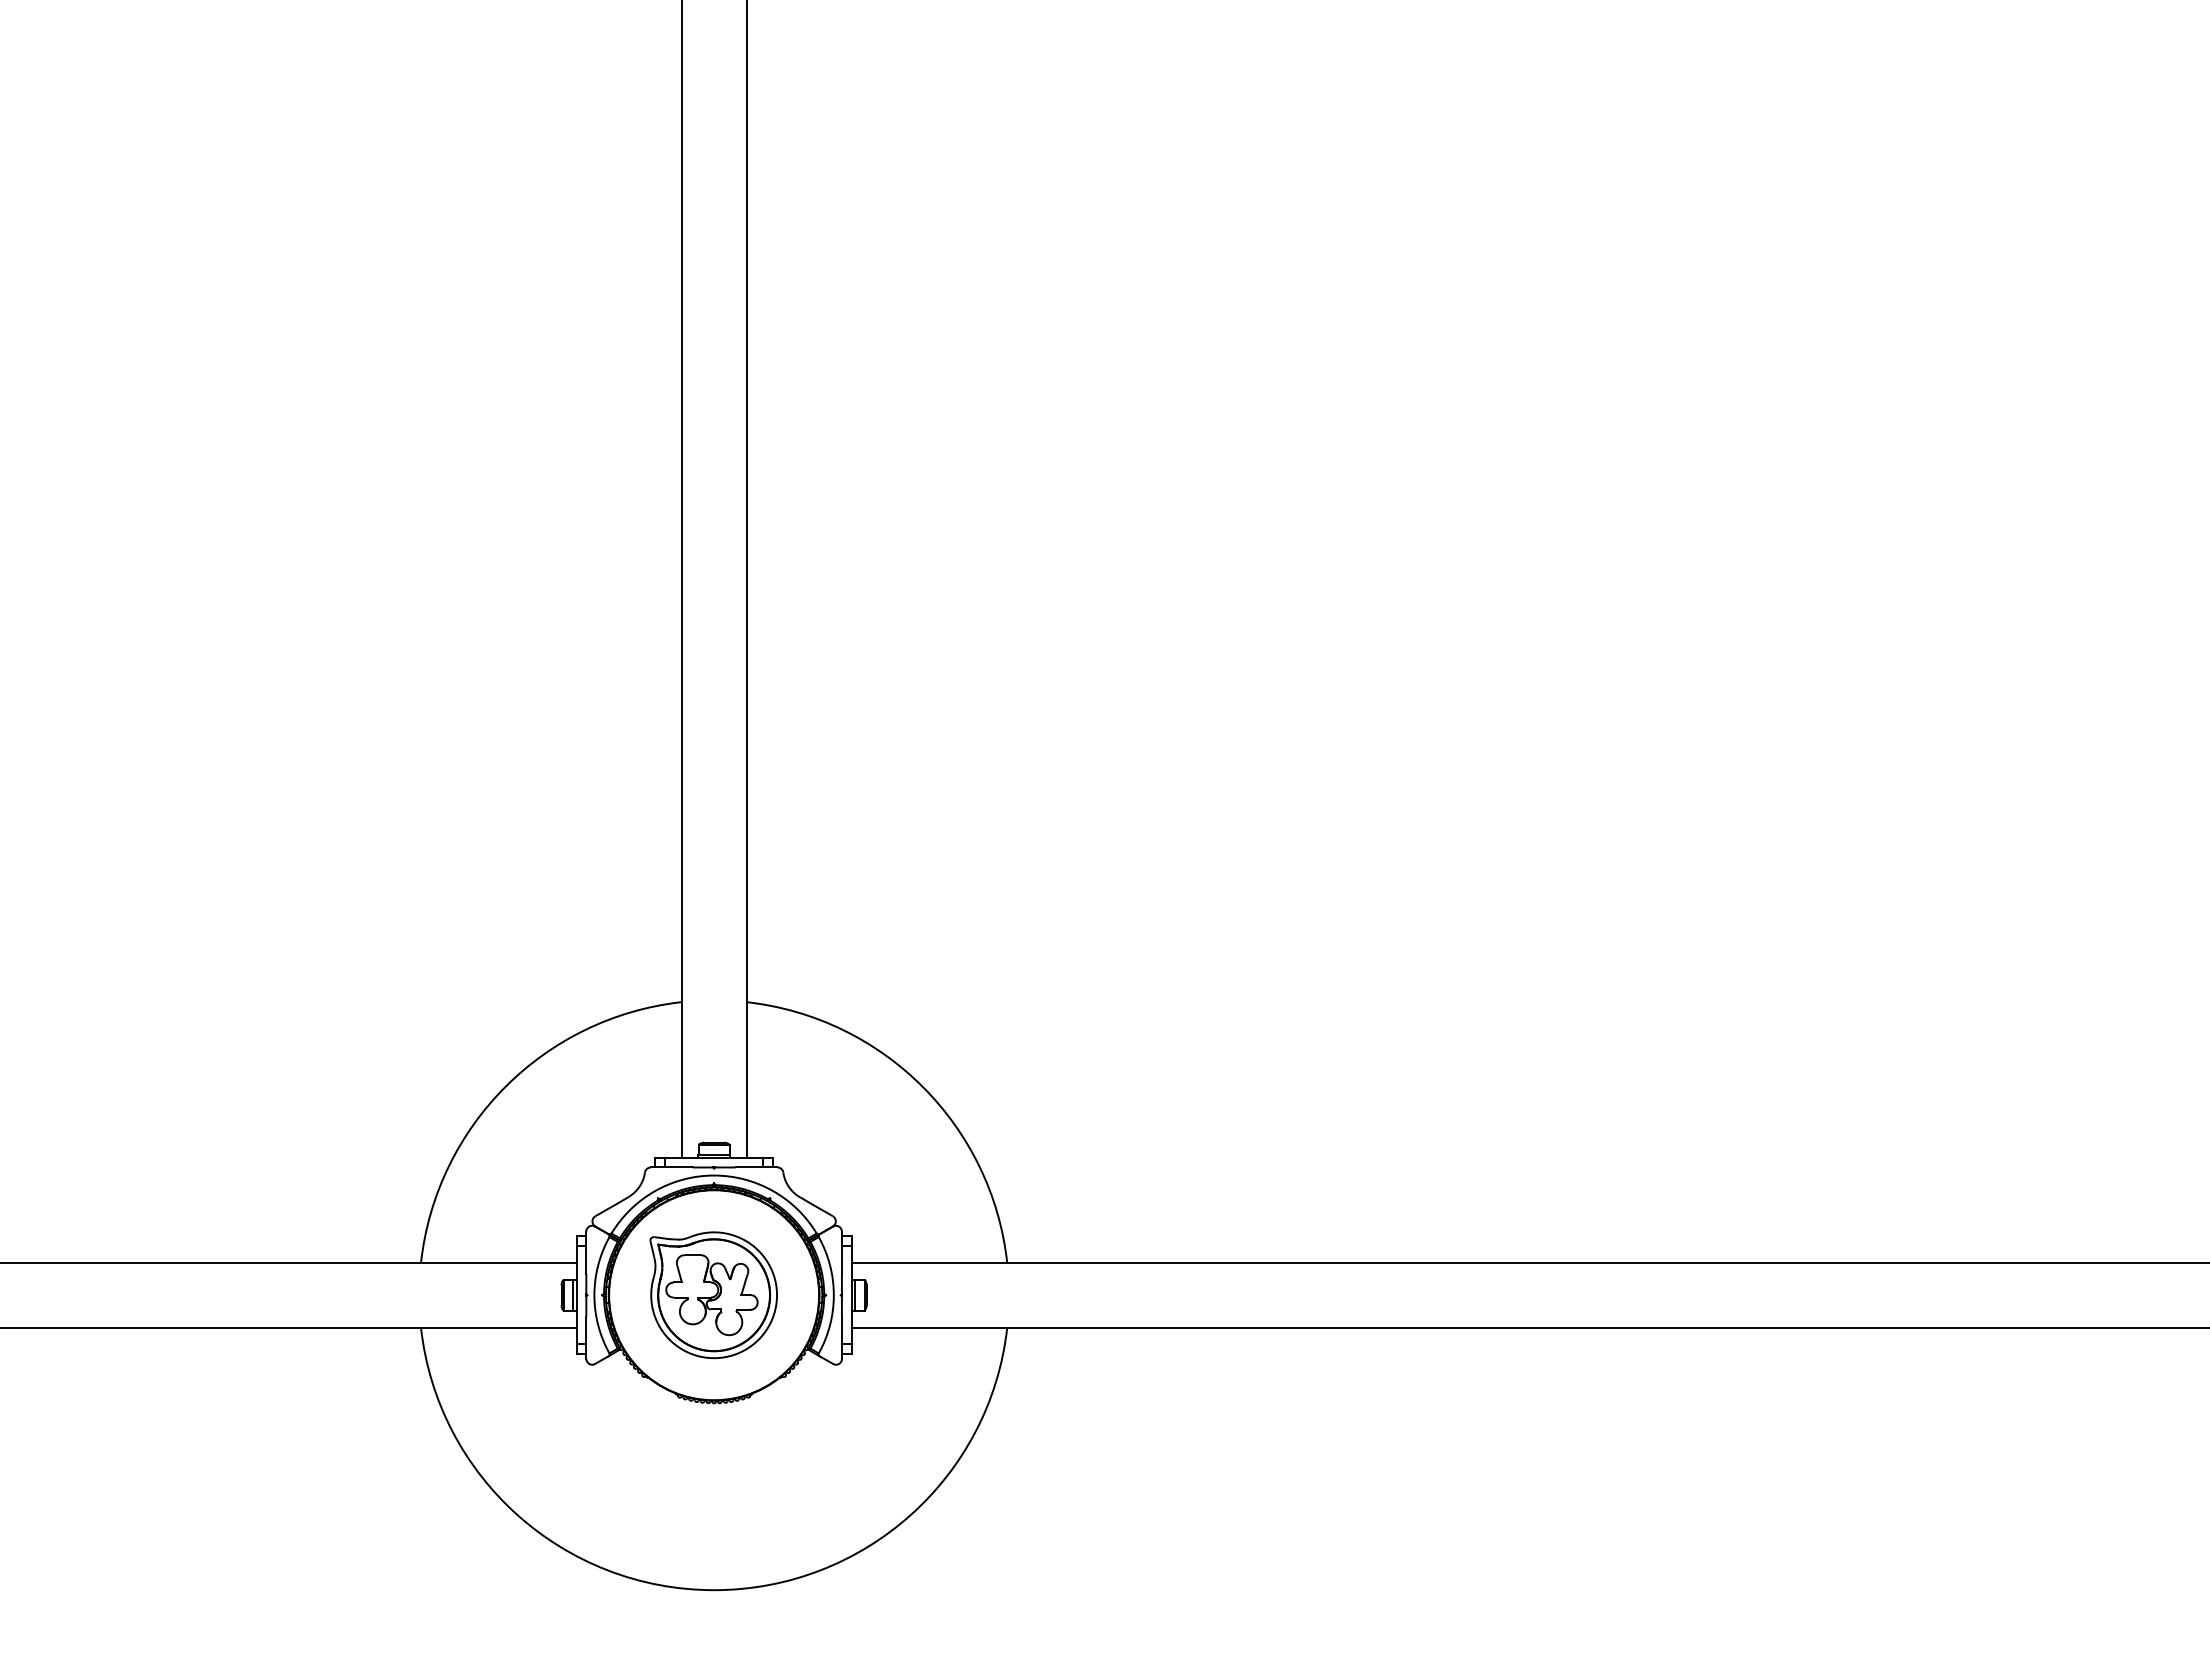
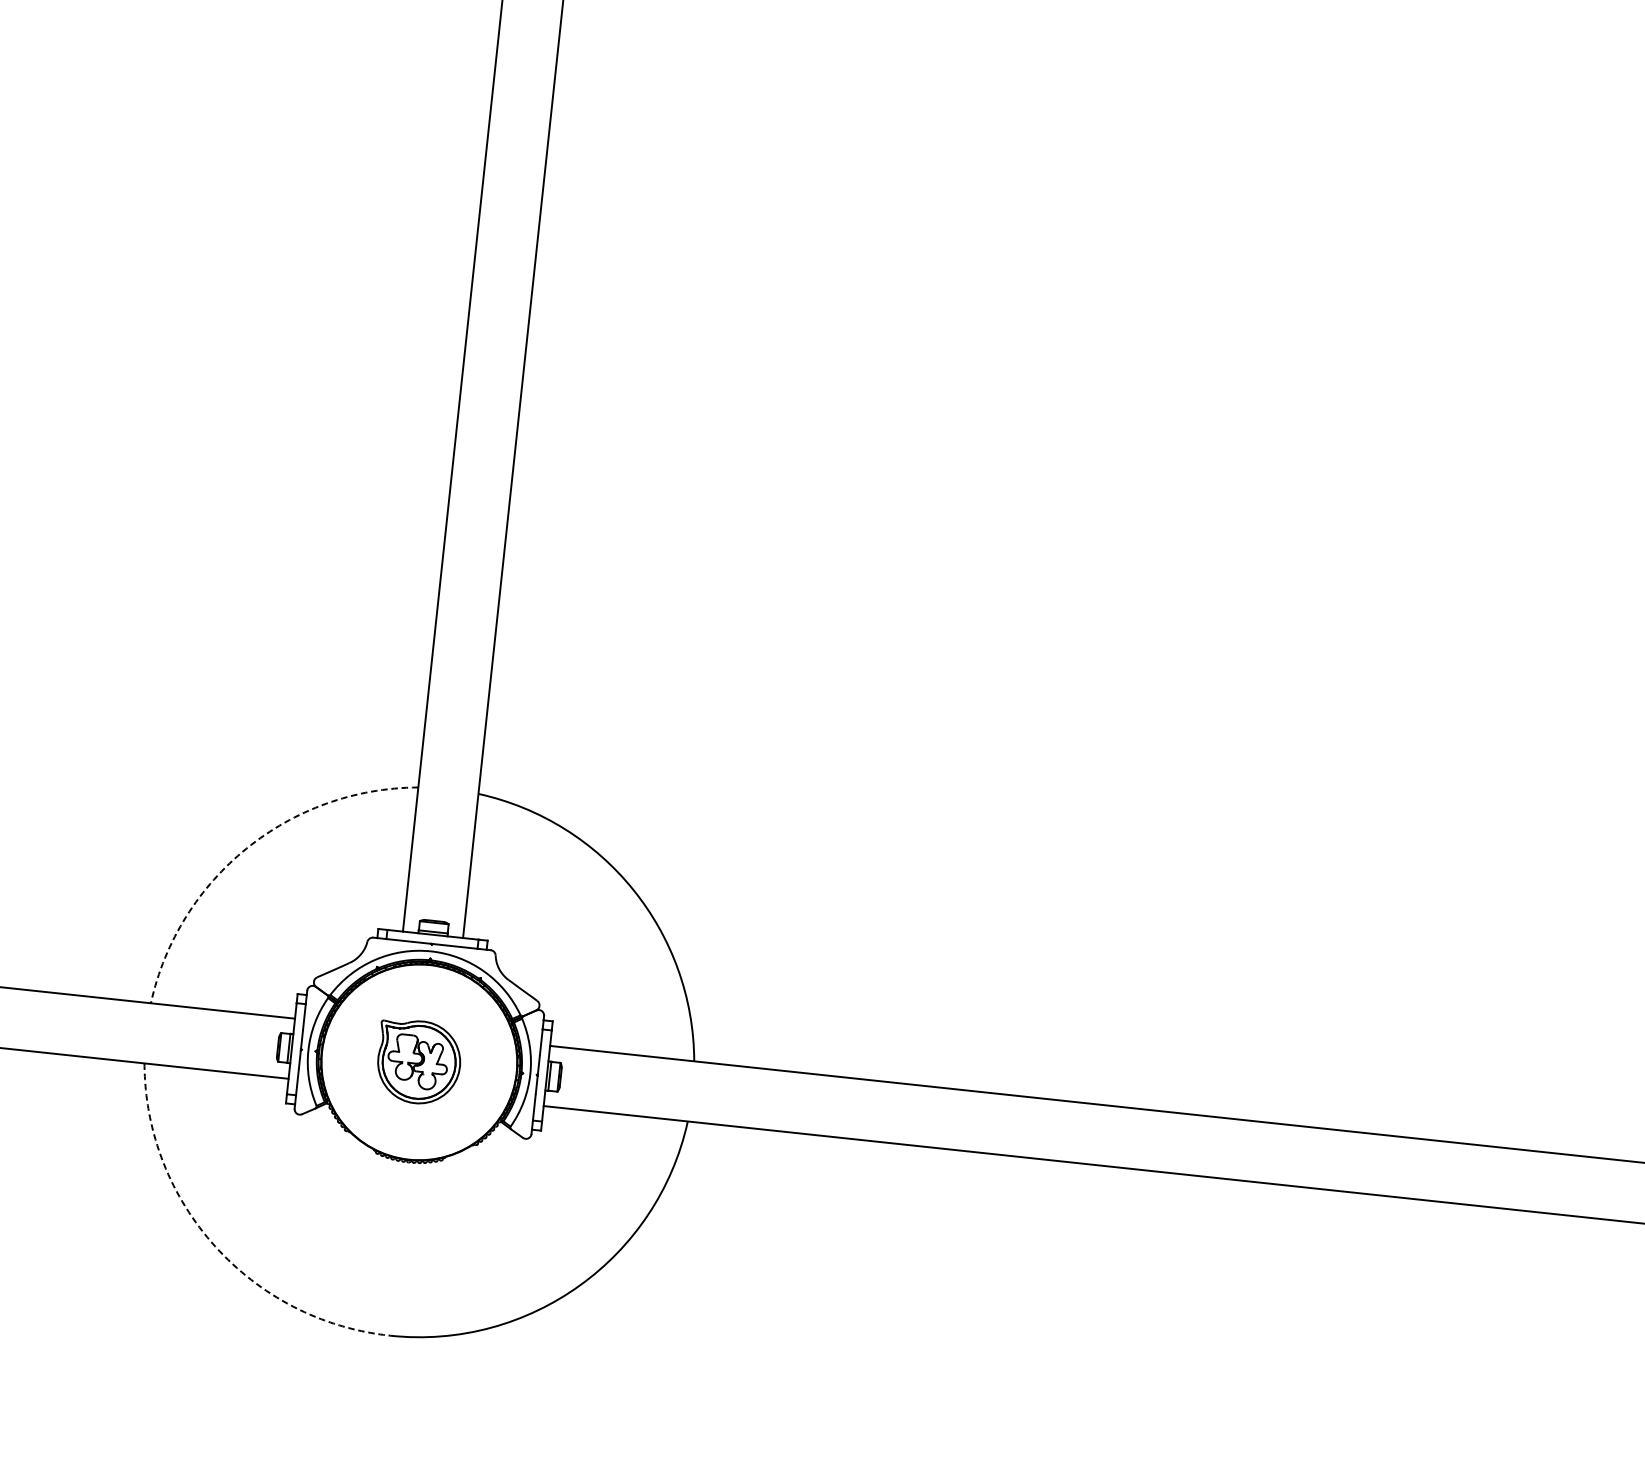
arc: (505, 1086) -> (246, 848), solid -> dashed
part: (713, 1295) -> (418, 1062), size x0.7
arc: (517, 1514) -> (215, 1246), solid -> dashed

